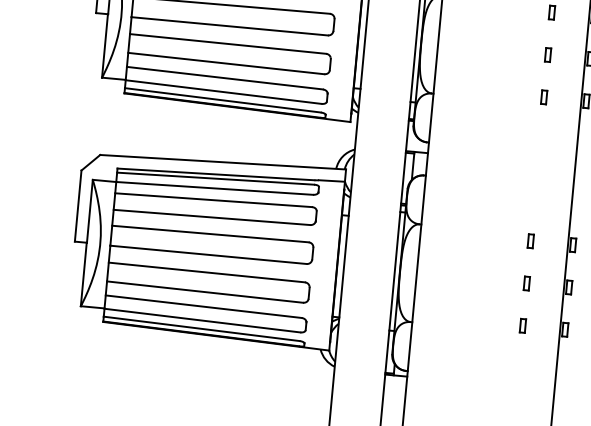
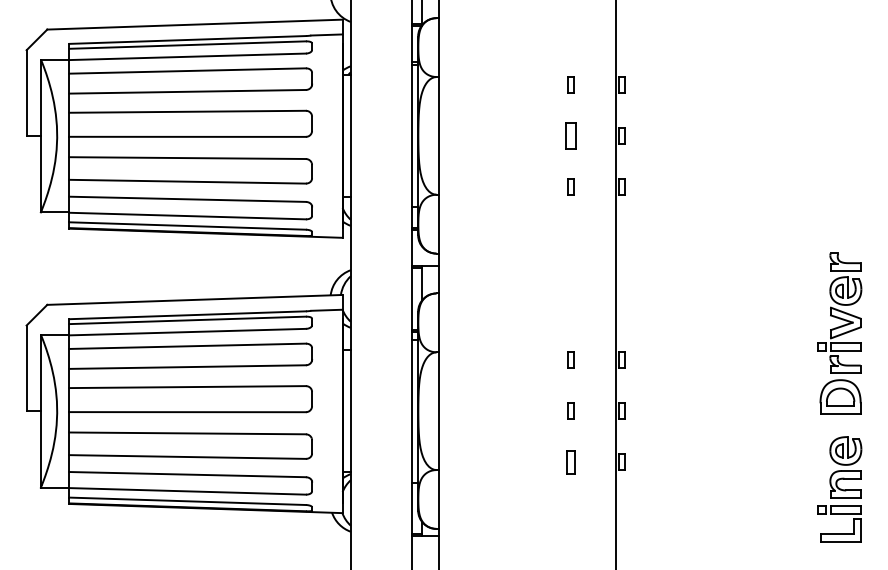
part: (547, 54) -> (570, 135), size x1.6
part: (522, 325) -> (570, 461), size x1.4

